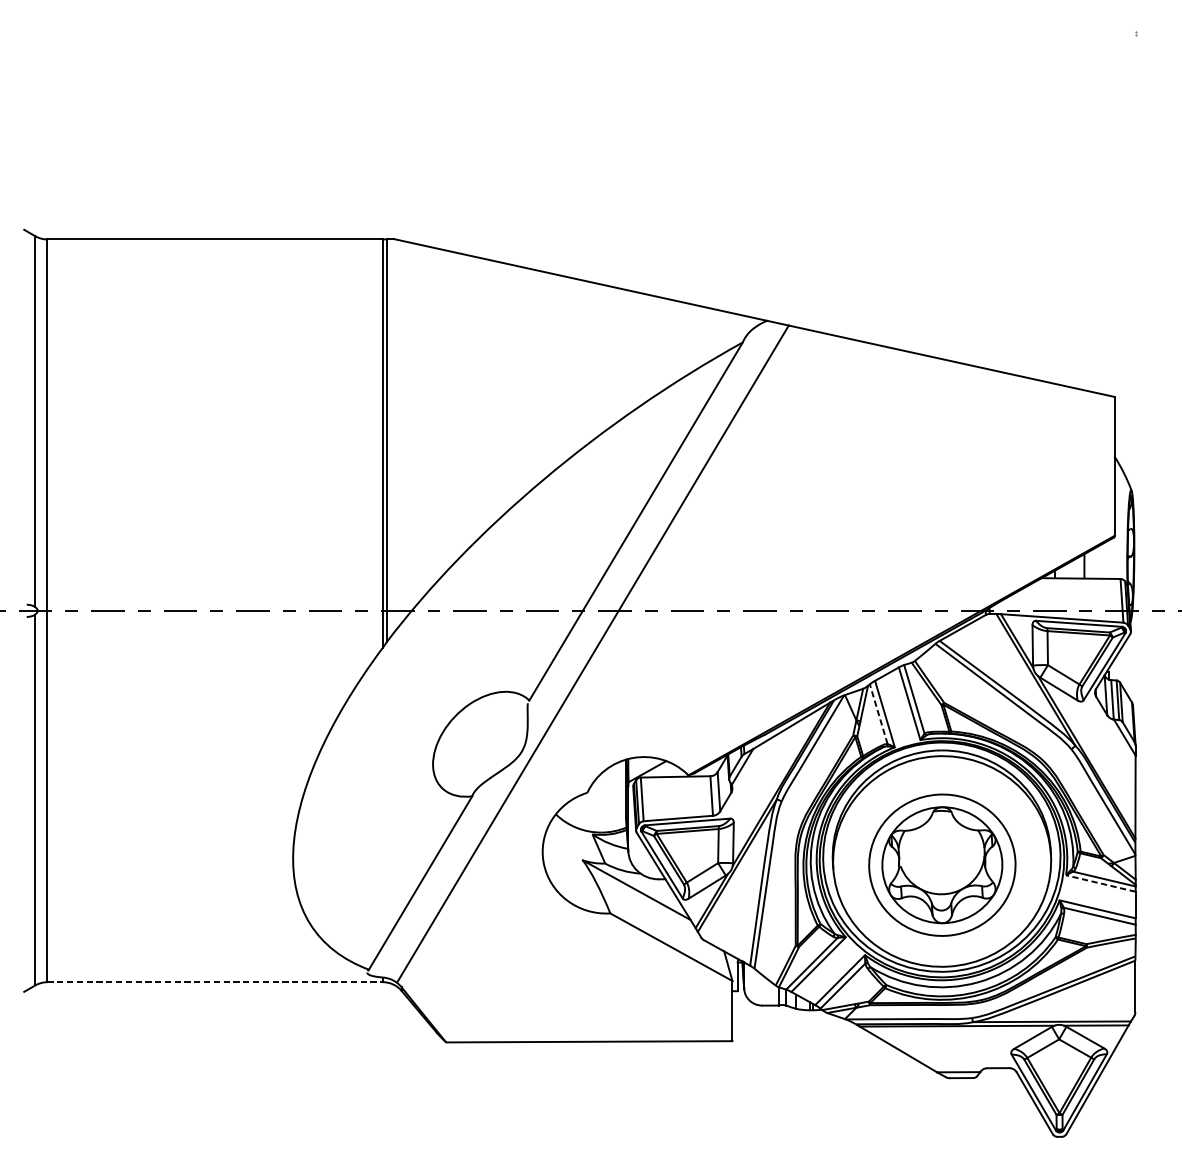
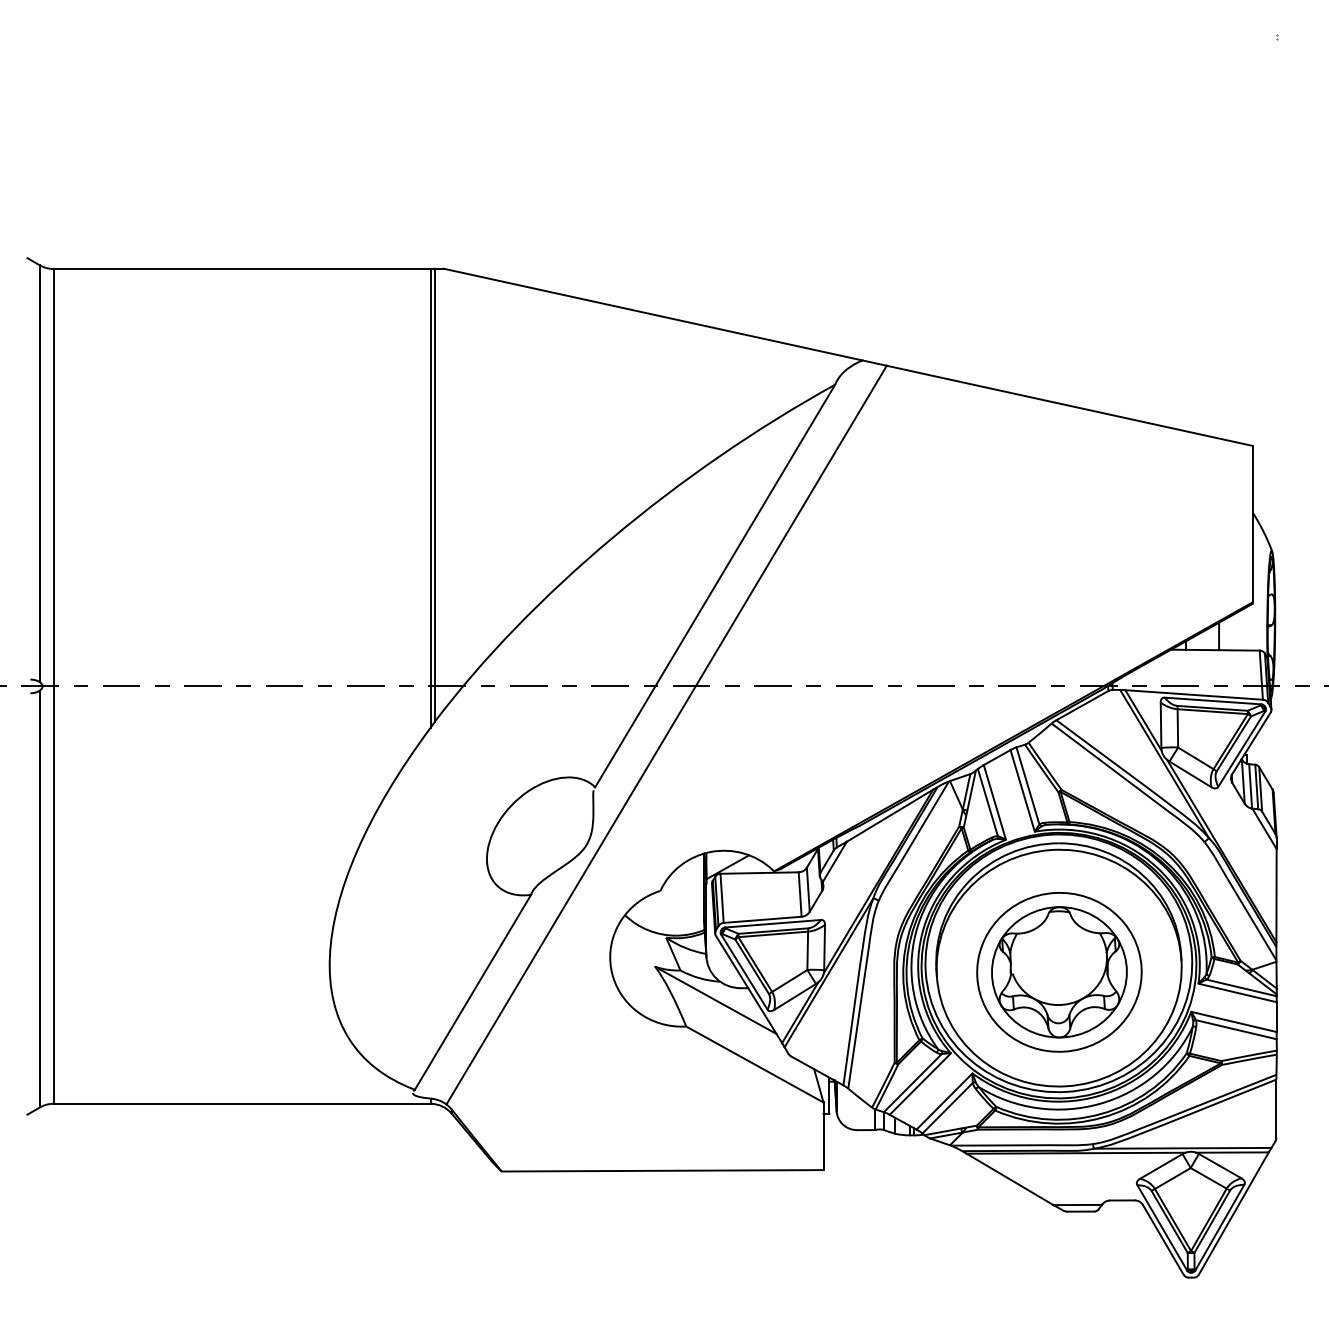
line: (878, 714) -> (987, 802), dashed -> solid
line: (1100, 883) -> (1237, 992), dashed -> solid
line: (215, 981) -> (242, 1103), dashed -> solid

